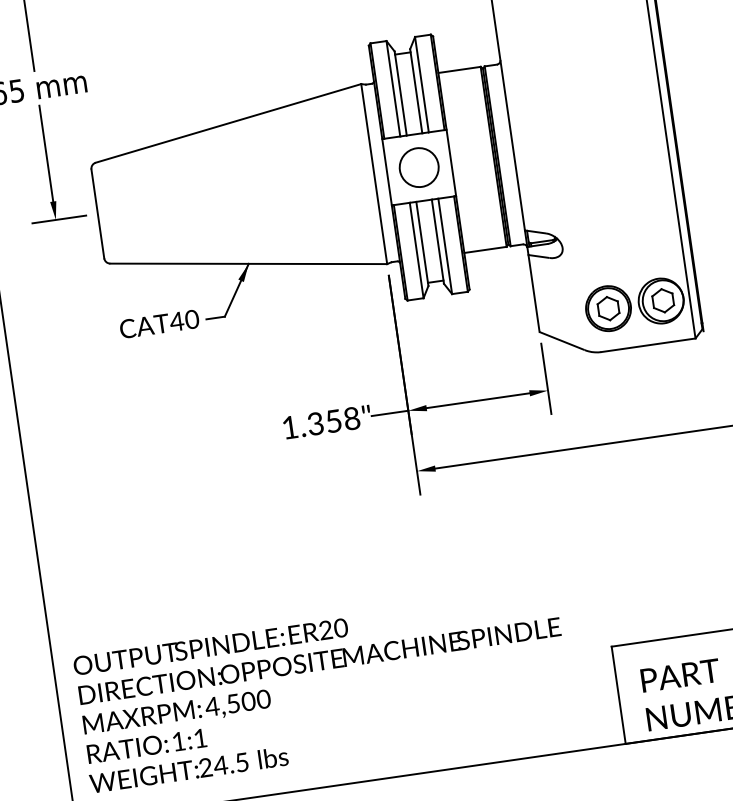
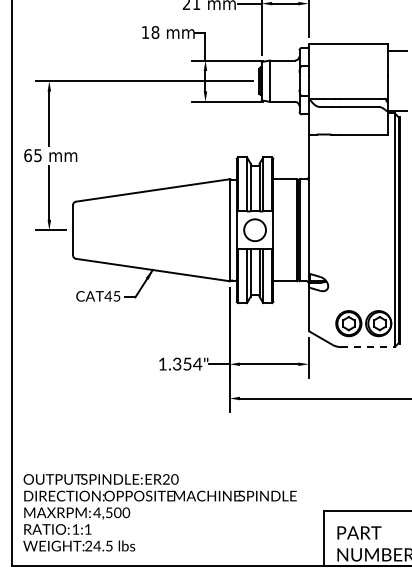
text: (191, 319) -> (116, 296), CAT40 -> CAT45
line: (649, 345) -> (368, 347), solid -> dashed
text: (351, 417) -> (197, 363), 1.358" -> 1.354"

